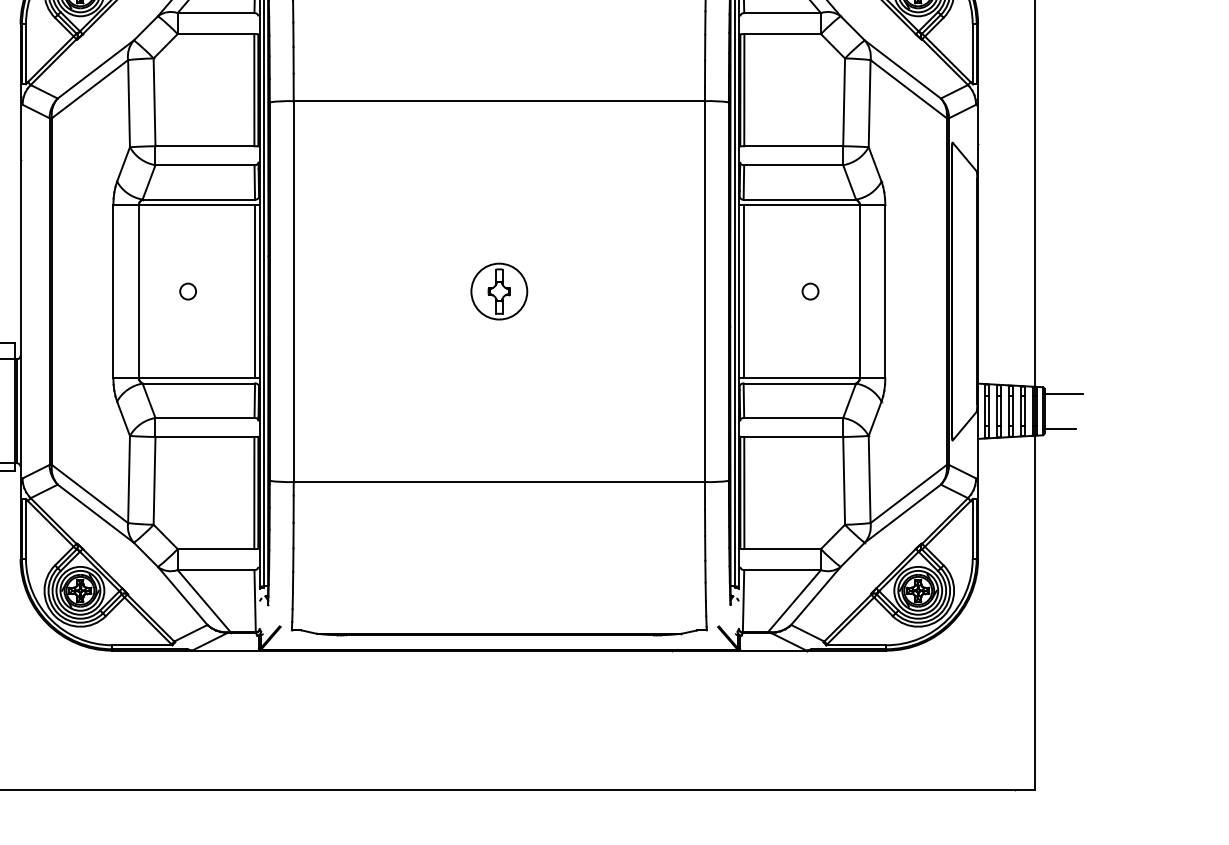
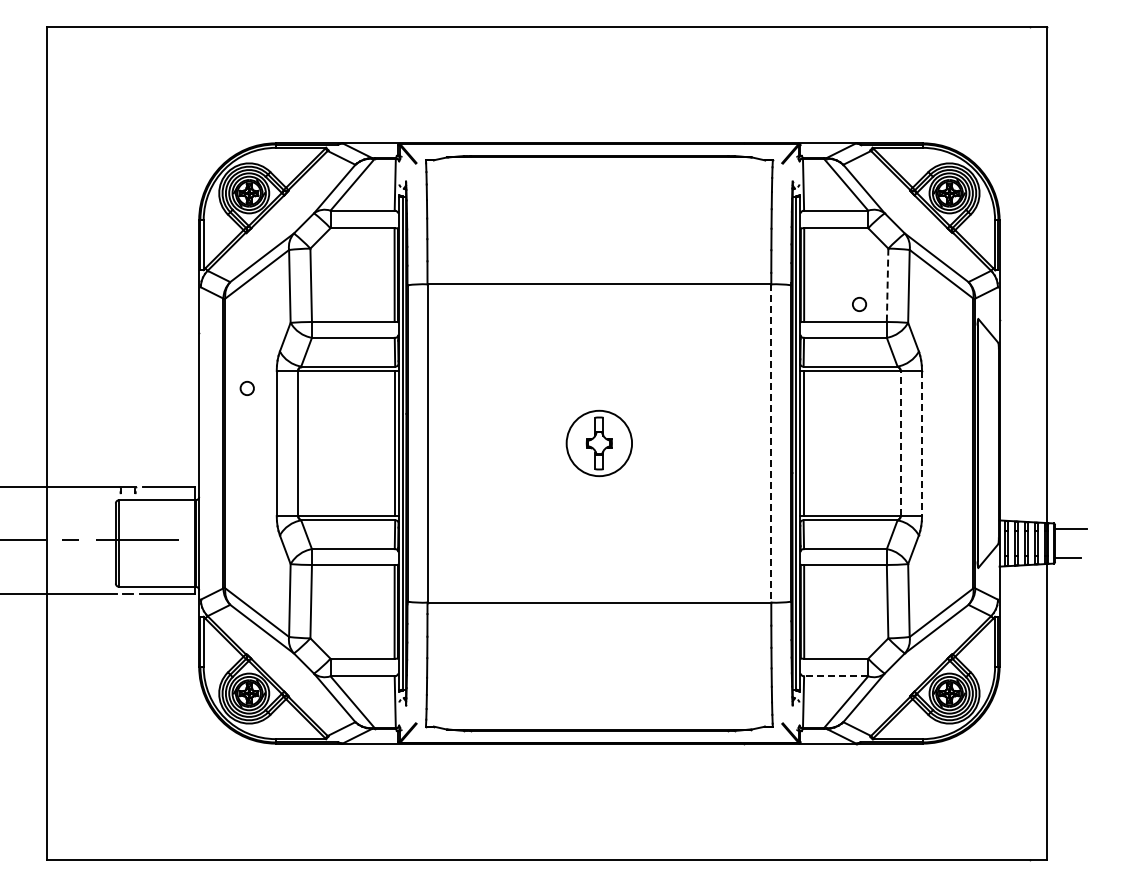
line: (843, 102) -> (887, 285), solid -> dashed
circle: (810, 290) -> (859, 303), moved
circle: (187, 291) -> (246, 388), moved
part: (499, 291) -> (599, 443), size x1.4
line: (705, 291) -> (771, 443), solid -> dashed
line: (859, 291) -> (900, 443), solid -> dashed
line: (885, 291) -> (922, 443), solid -> dashed
line: (781, 570) -> (835, 676), solid -> dashed

